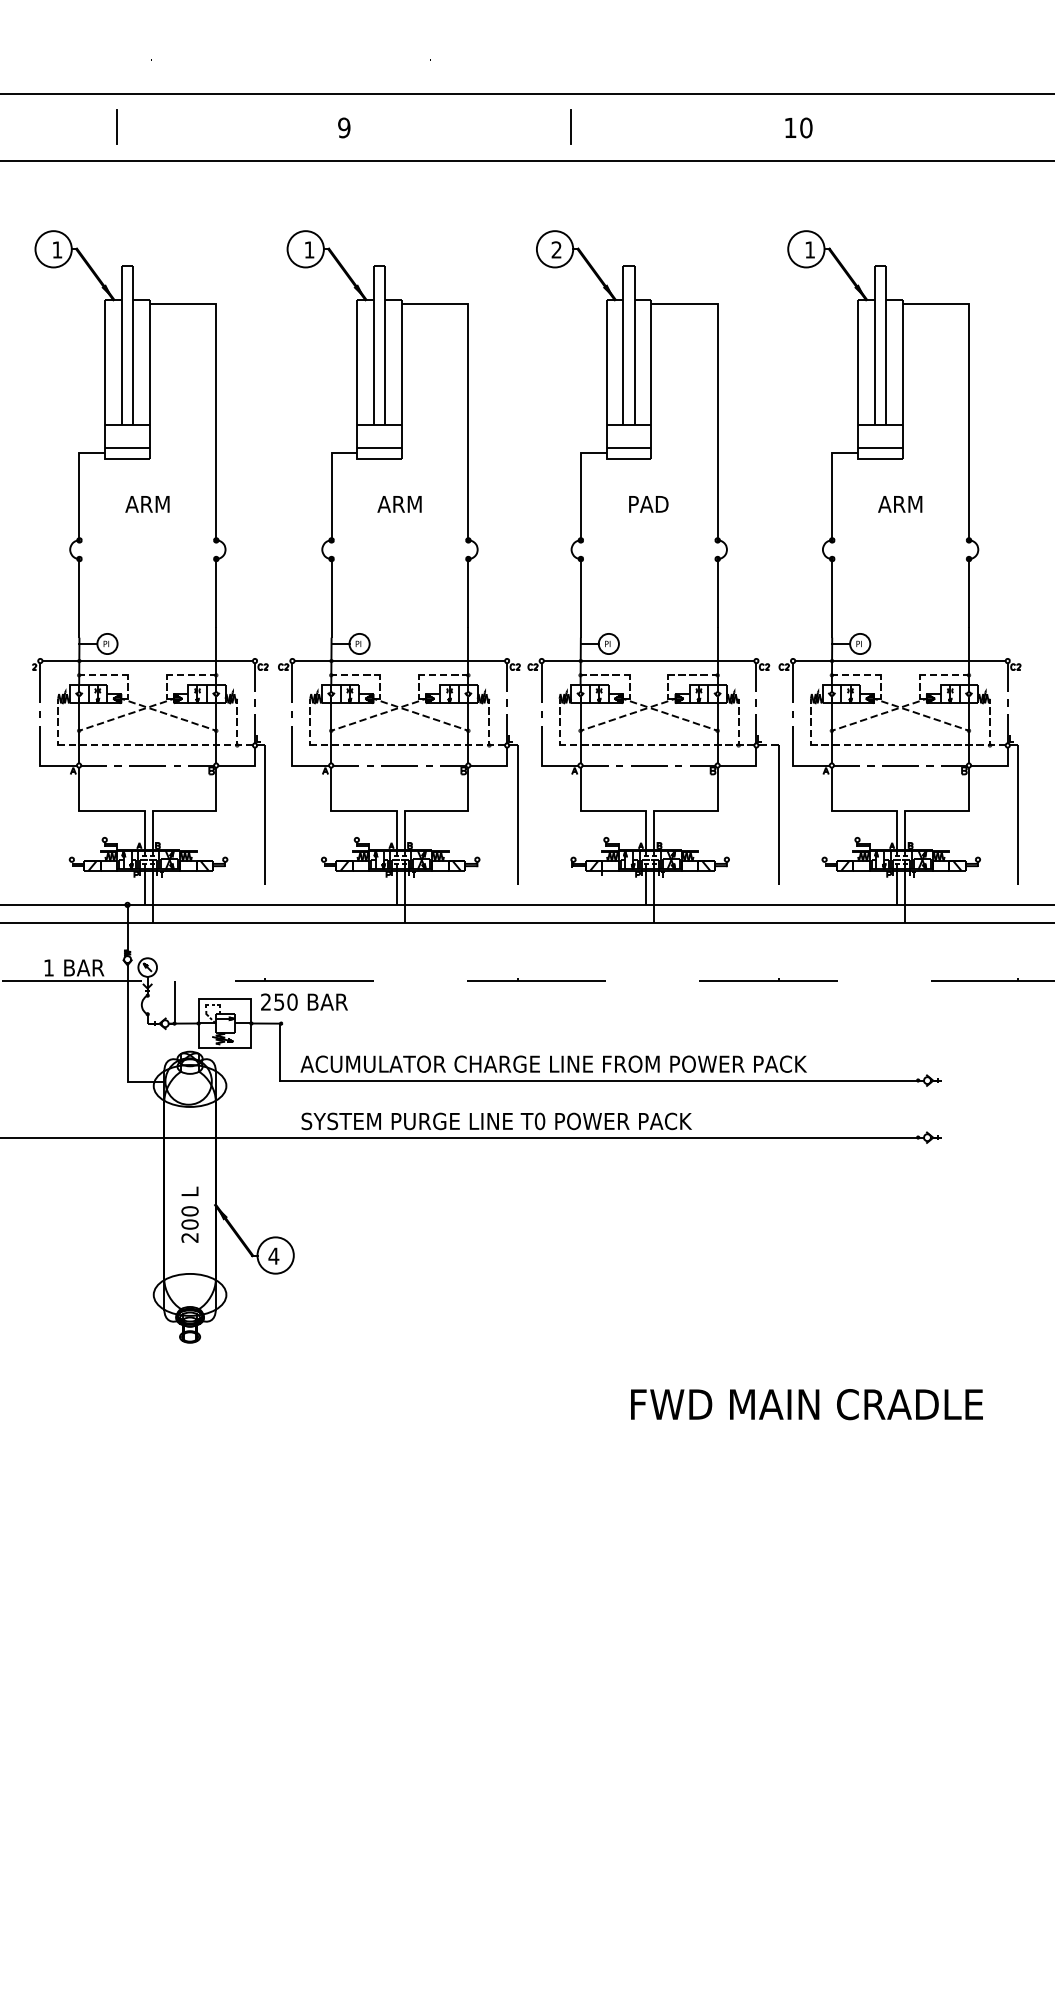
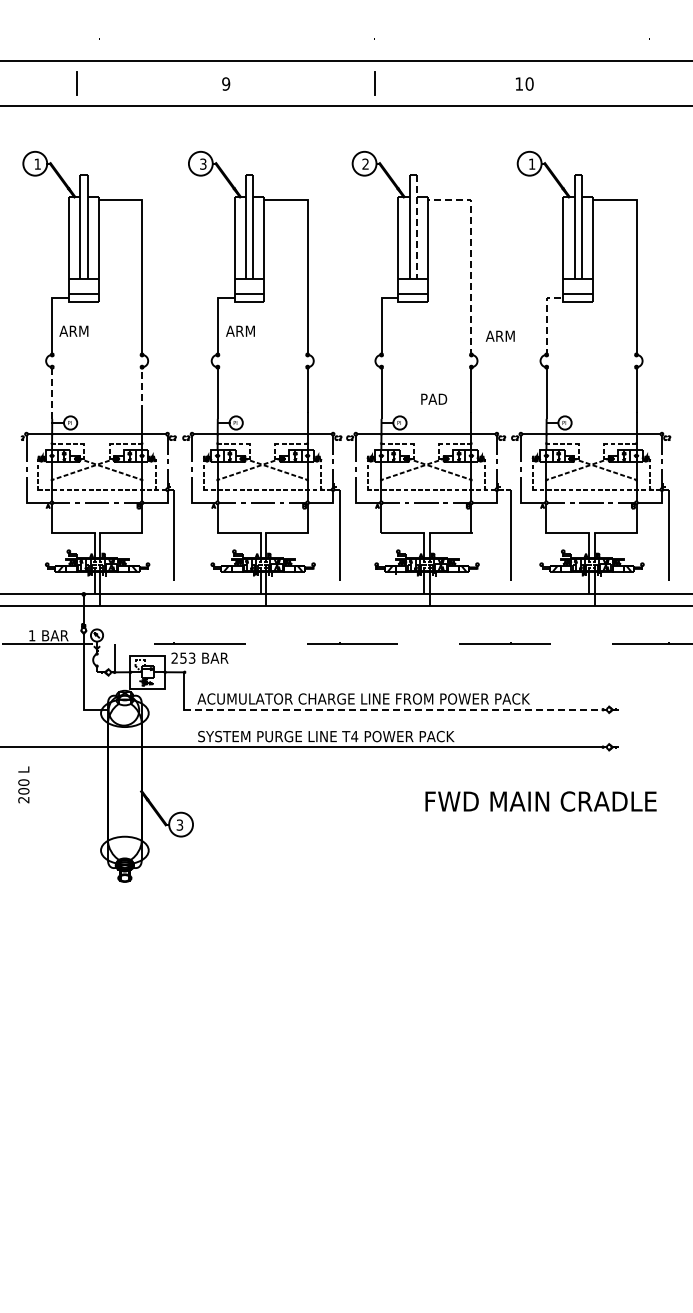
text: (309, 248) -> (203, 163), 1 -> 3
line: (634, 346) -> (416, 227), solid -> dashed
line: (717, 388) -> (471, 255), solid -> dashed
line: (832, 483) -> (546, 317), solid -> dashed
text: (146, 503) -> (73, 330), moved
text: (399, 503) -> (240, 330), moved
text: (649, 503) -> (434, 398), moved
text: (898, 503) -> (499, 335), moved
line: (216, 591) -> (142, 388), solid -> dashed
line: (79, 597) -> (52, 392), solid -> dashed
text: (291, 1001) -> (191, 657), 250 -> 253
line: (599, 1080) -> (393, 709), solid -> dashed
text: (539, 1121) -> (354, 736), T0 -> T4
text: (189, 1214) -> (23, 784), moved
text: (273, 1255) -> (179, 824), 4 -> 3
text: (806, 1404) -> (540, 801), moved

